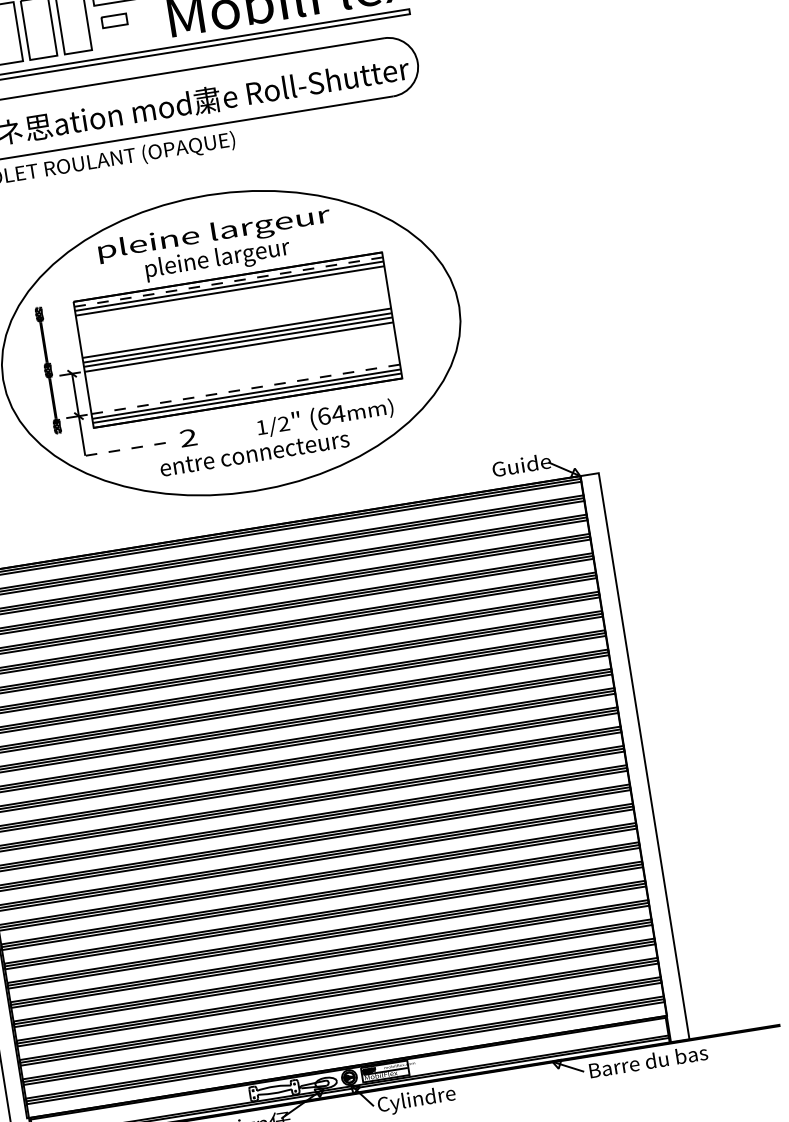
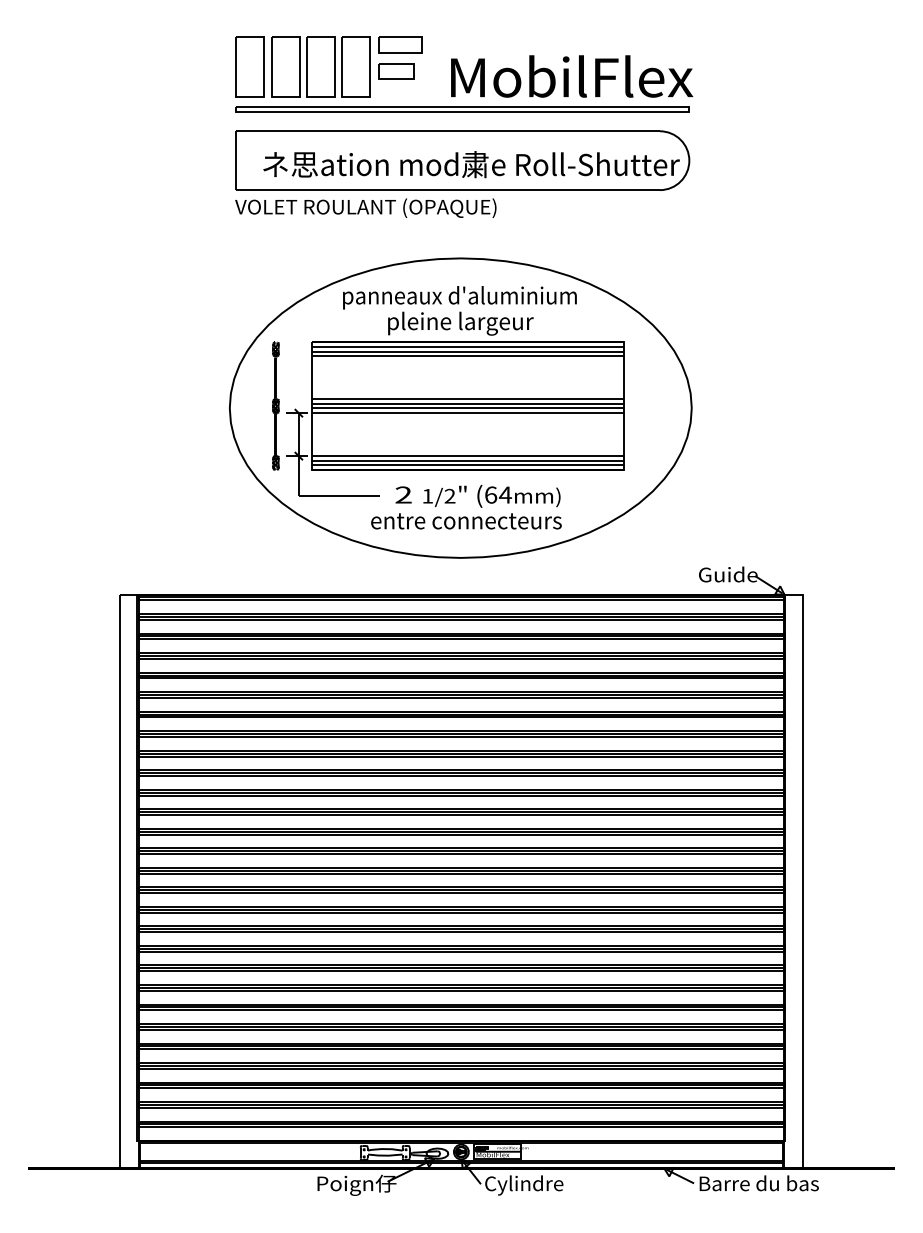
part: (114, 20) -> (396, 71), size x1.43
text: (213, 233) -> (460, 297), pleine largeur -> panneaux d'aluminium
line: (229, 282) -> (468, 347), dashed -> solid
line: (246, 389) -> (468, 456), dashed -> solid
text: (324, 416) -> (491, 495), moved
line: (125, 449) -> (339, 496), dashed -> solid

